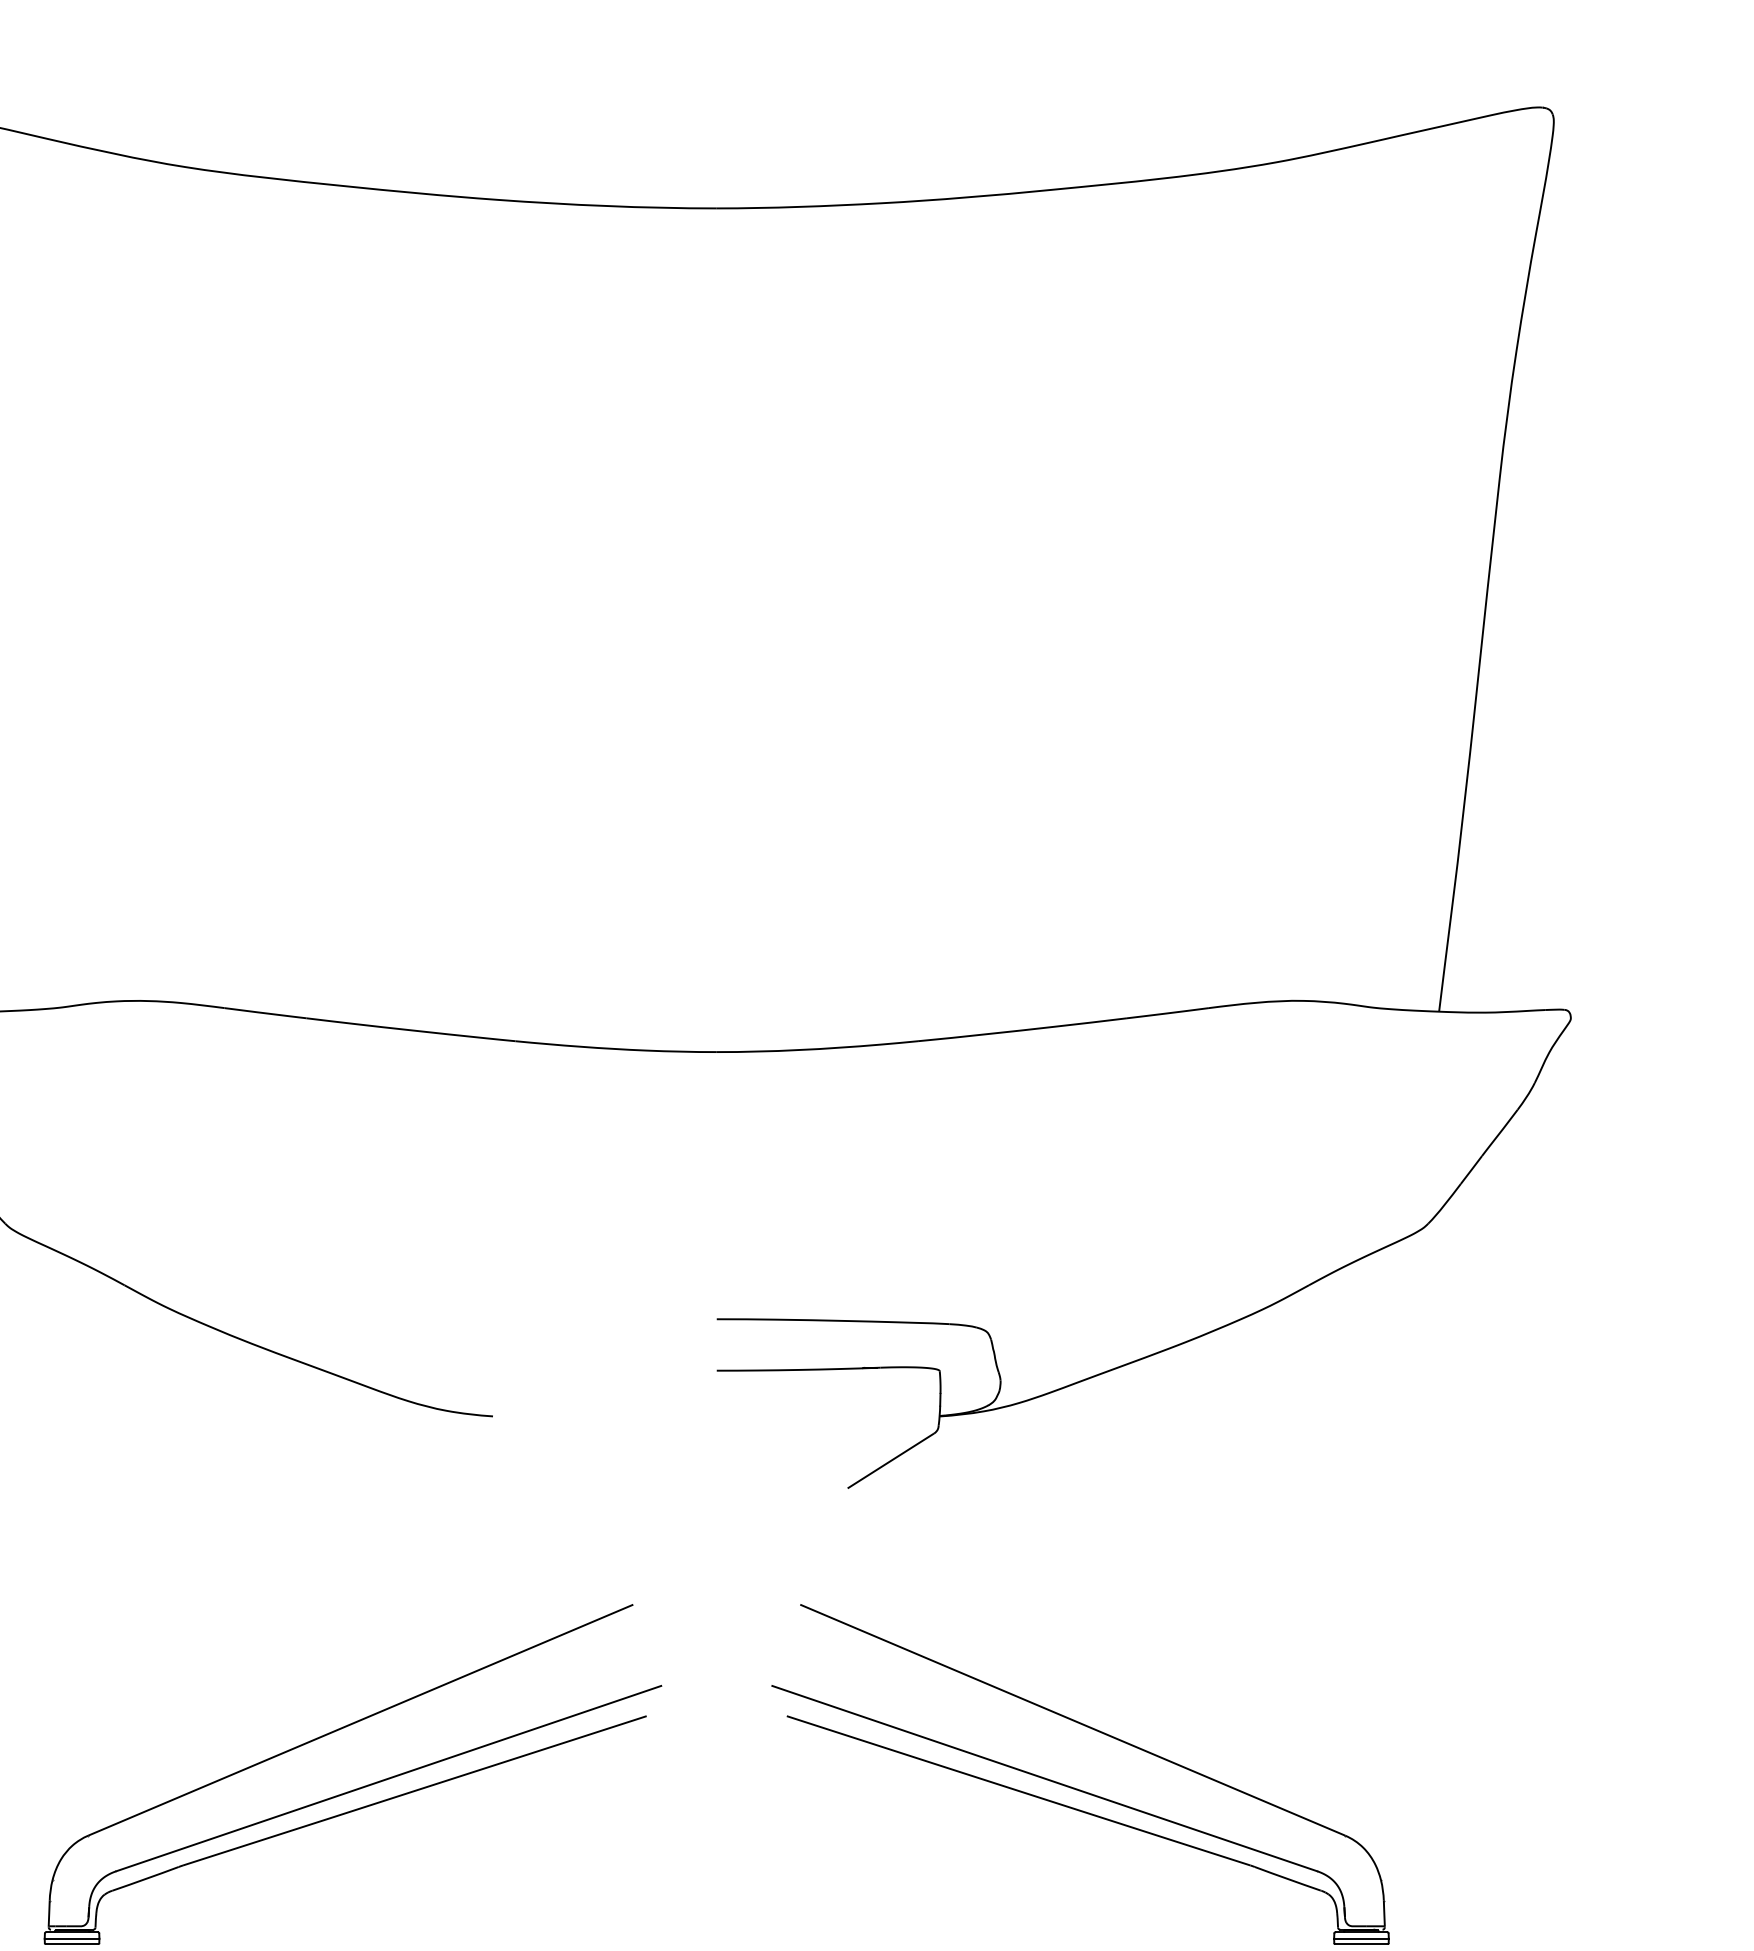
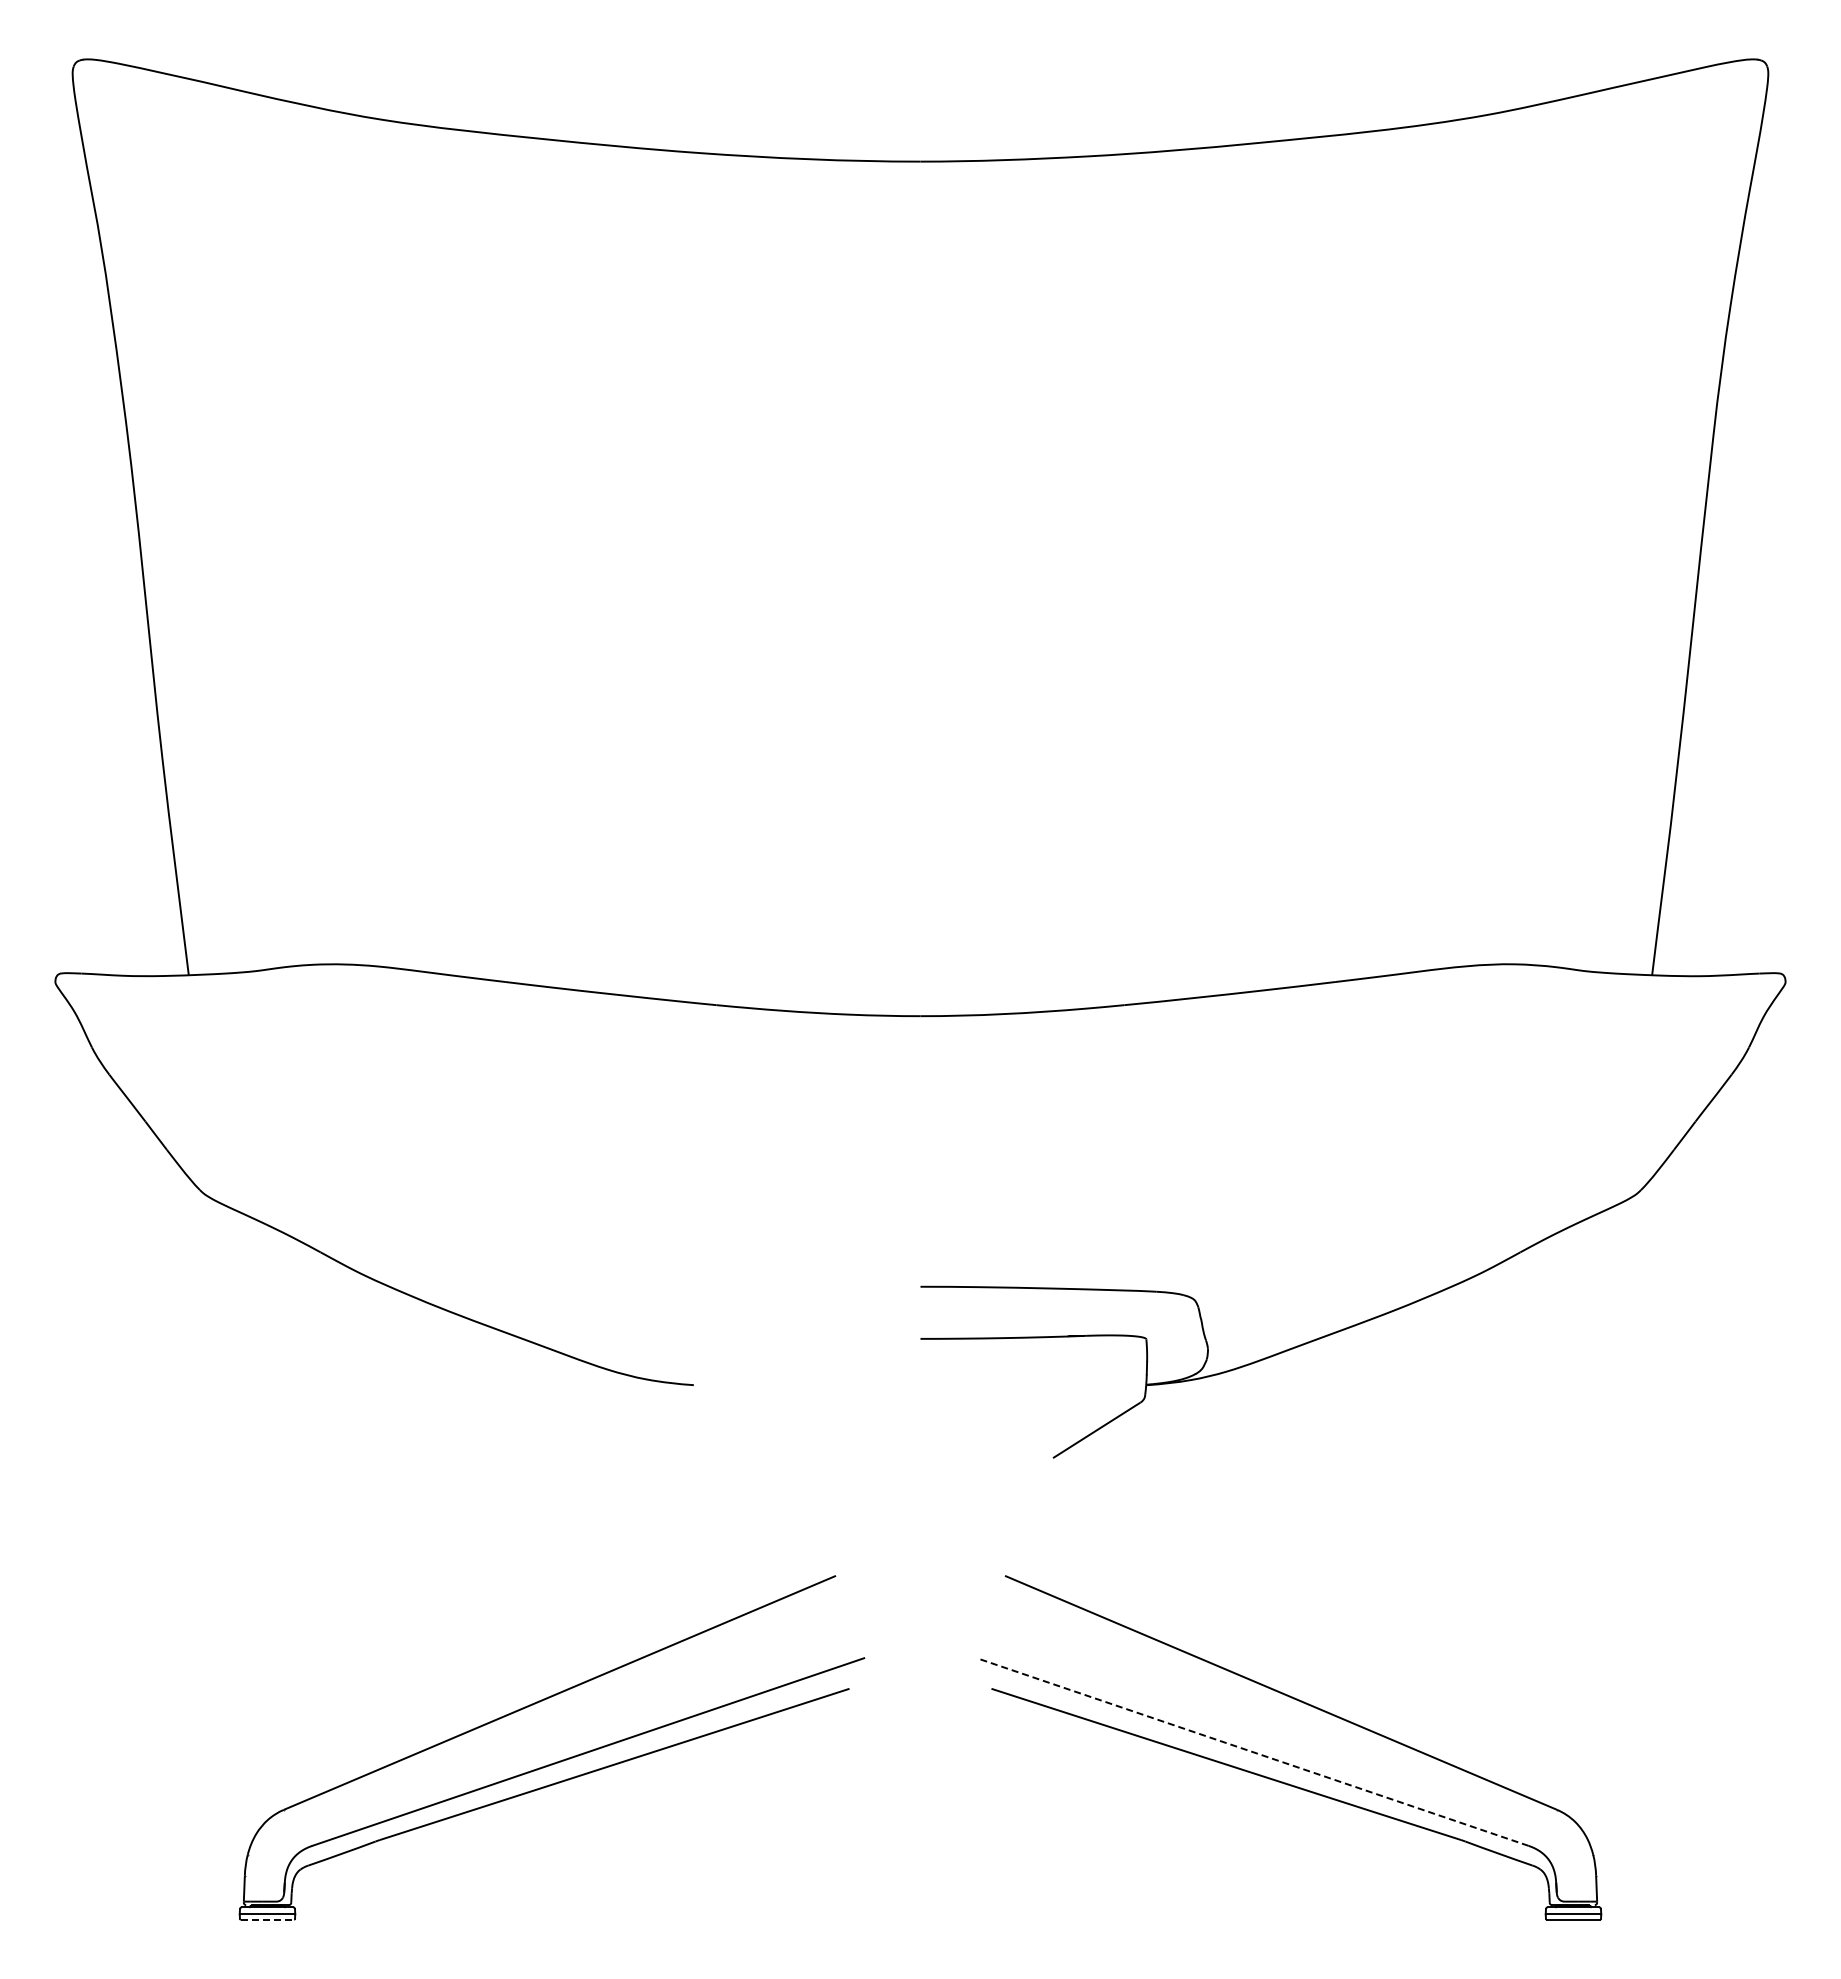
line: (1044, 1778) -> (1252, 1751), solid -> dashed
line: (72, 1943) -> (267, 1919), solid -> dashed

